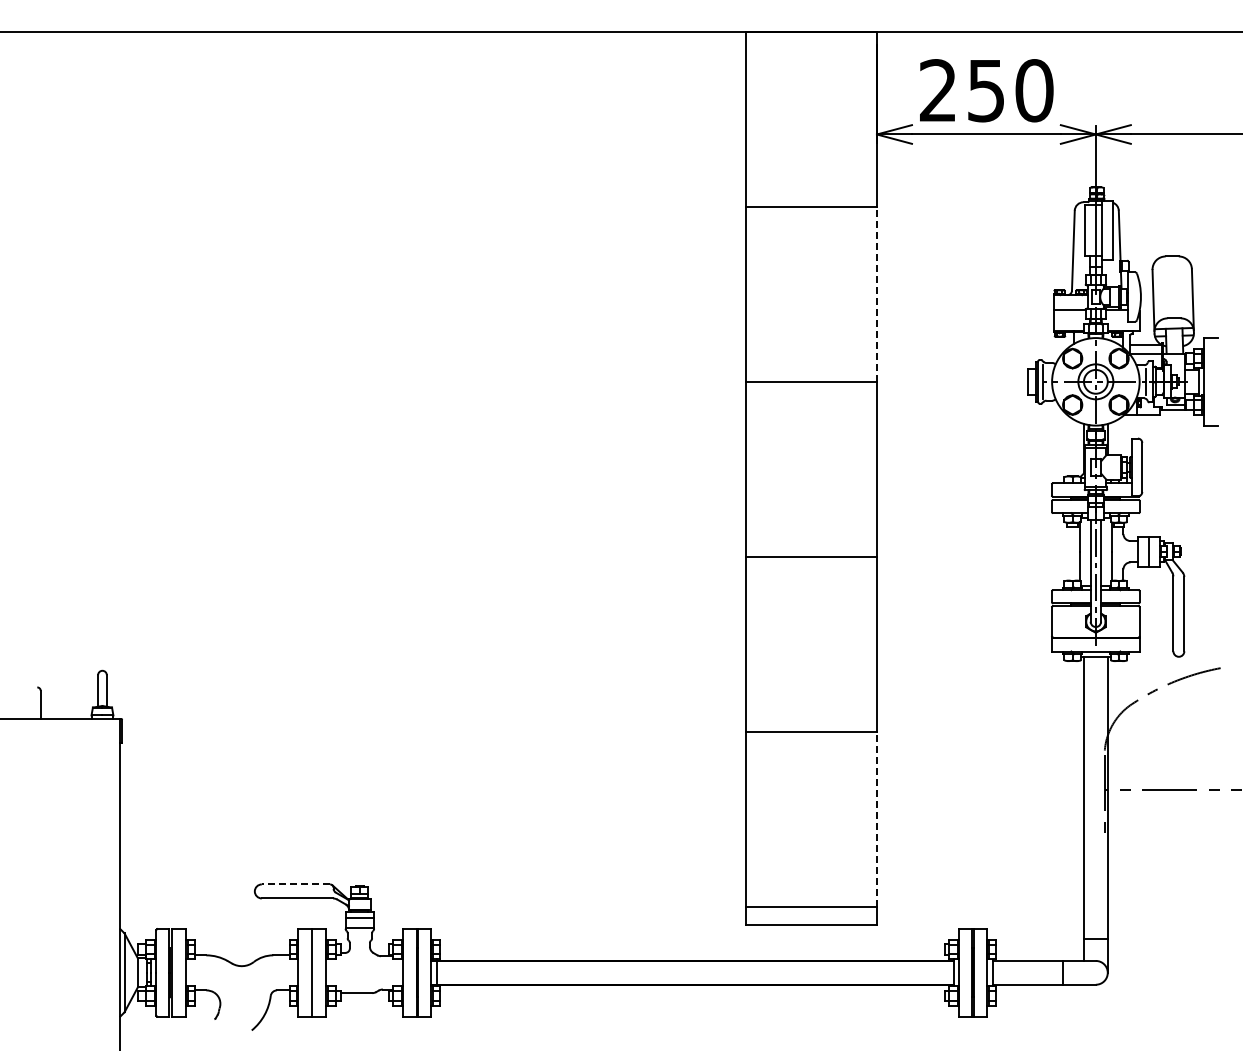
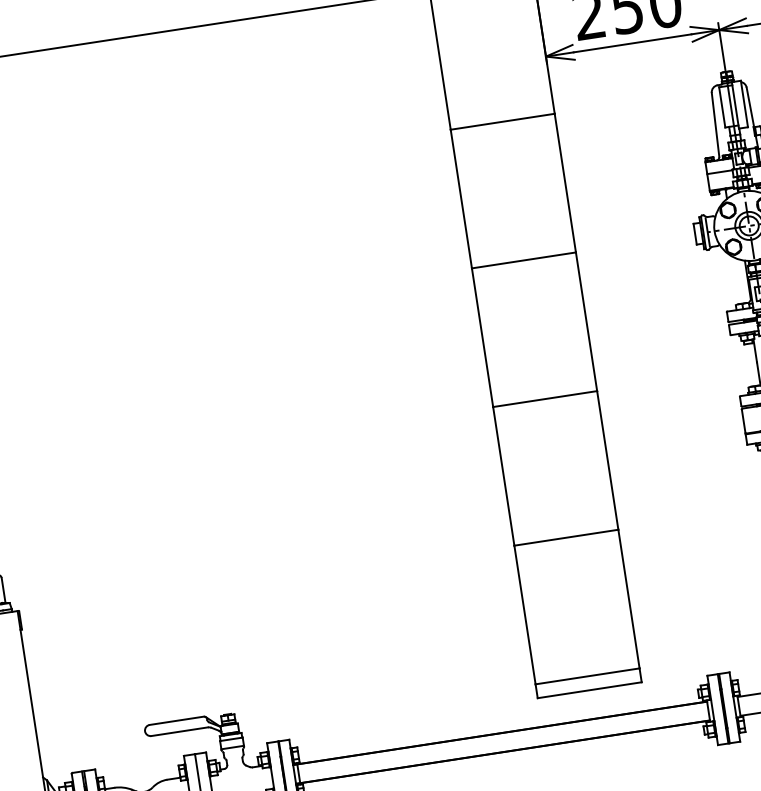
line: (876, 294) -> (564, 183), dashed -> solid
line: (876, 819) -> (628, 599), dashed -> solid
line: (295, 884) -> (176, 720), dashed -> solid

